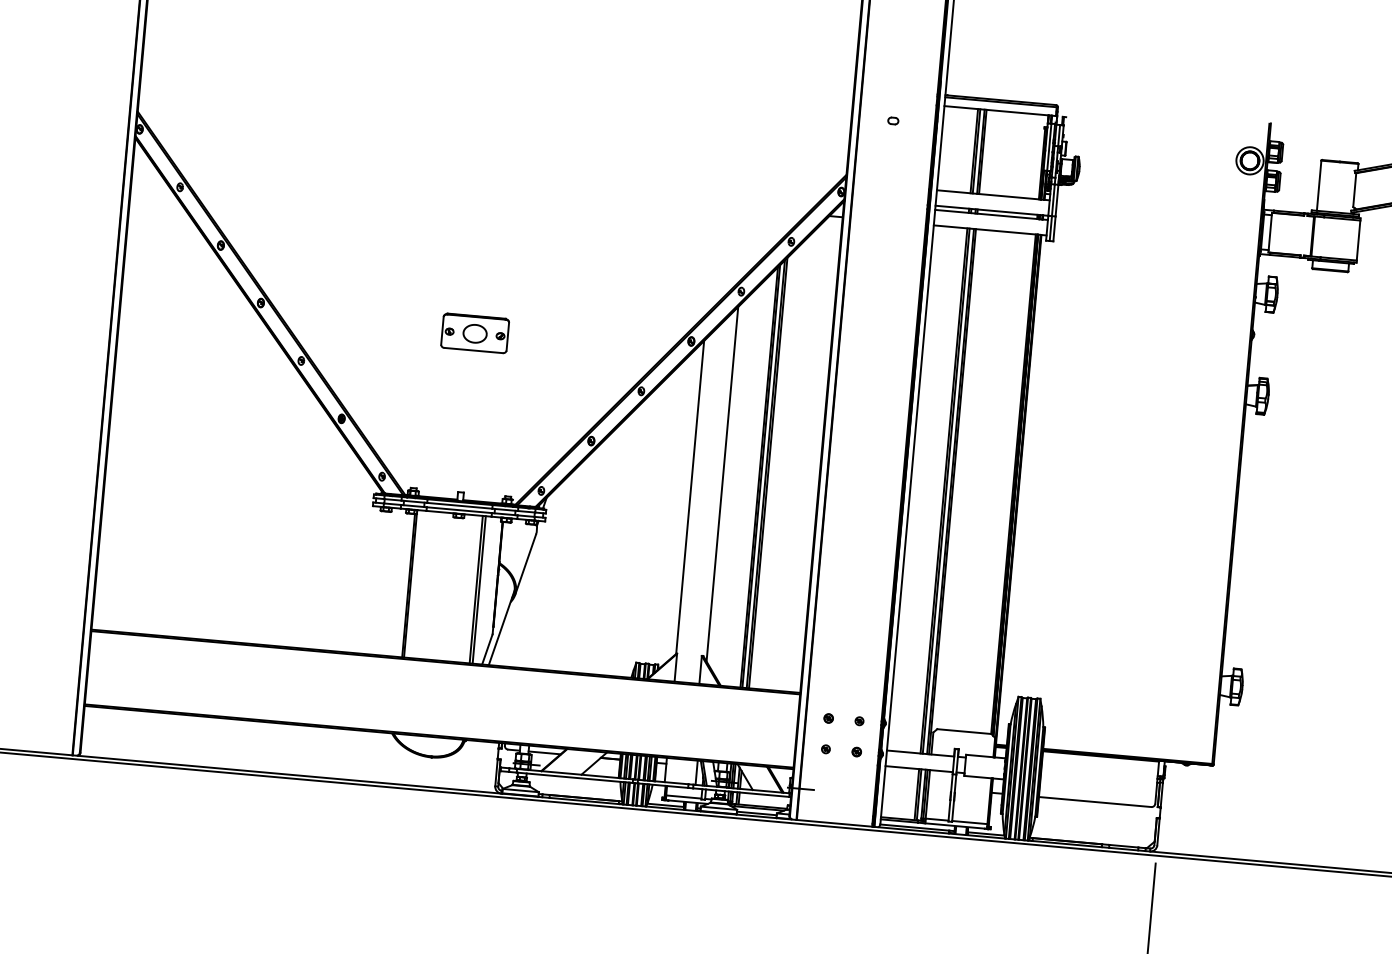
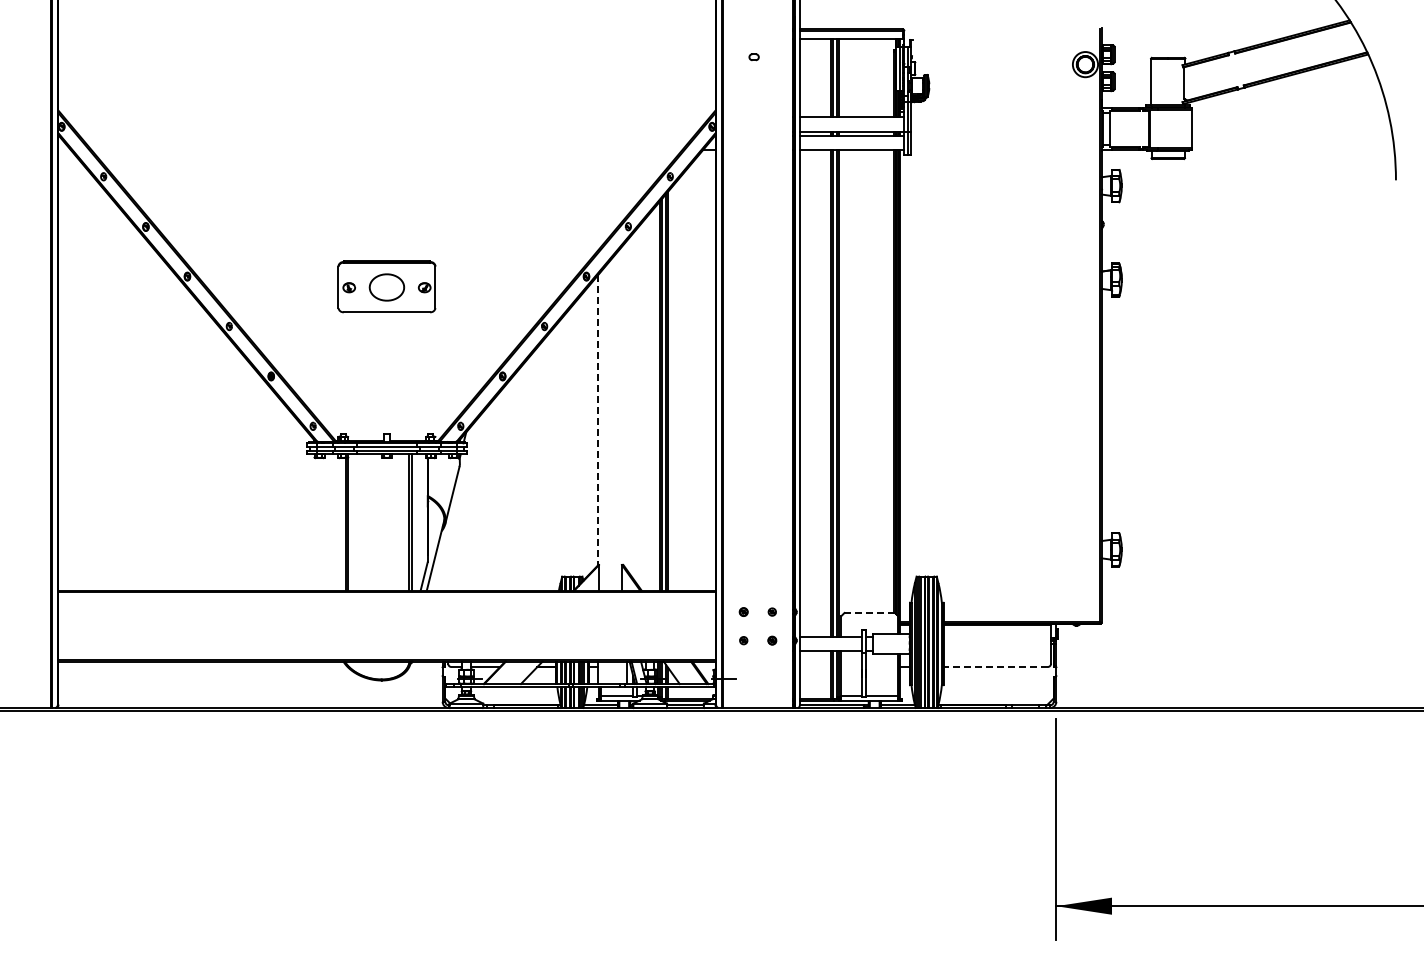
part: (474, 332) -> (386, 286), size x1.6
line: (722, 484) -> (626, 405), removed
line: (690, 497) -> (598, 420), solid -> dashed
line: (964, 731) -> (869, 612), solid -> dashed
line: (1094, 802) -> (995, 667), solid -> dashed

